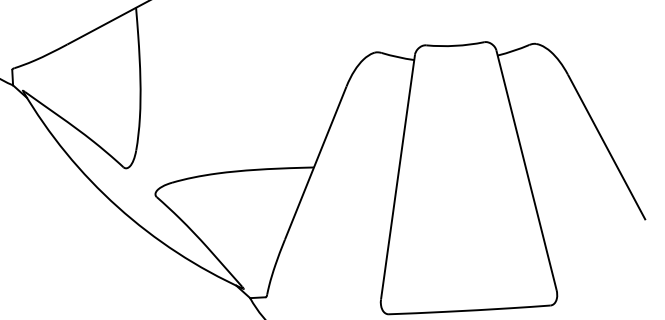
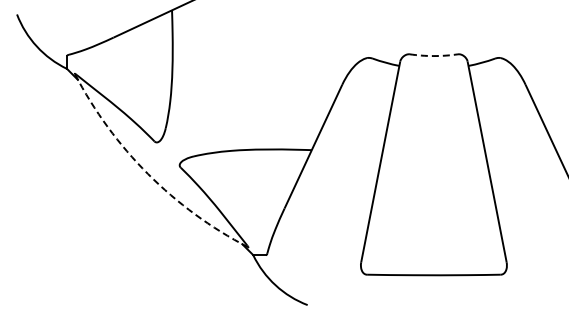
arc: (454, 46) -> (433, 56), solid -> dashed
arc: (118, 207) -> (148, 174), solid -> dashed

